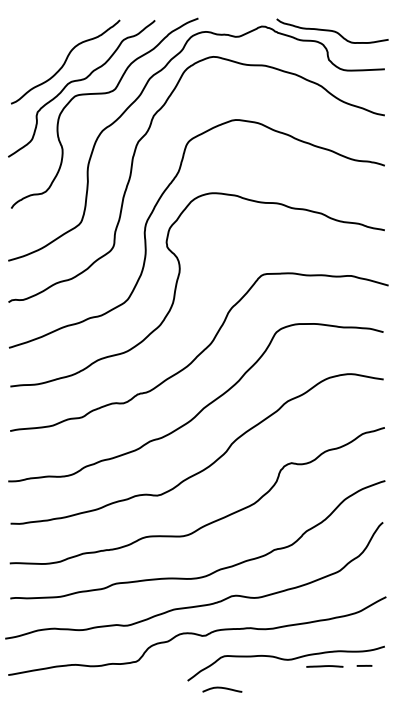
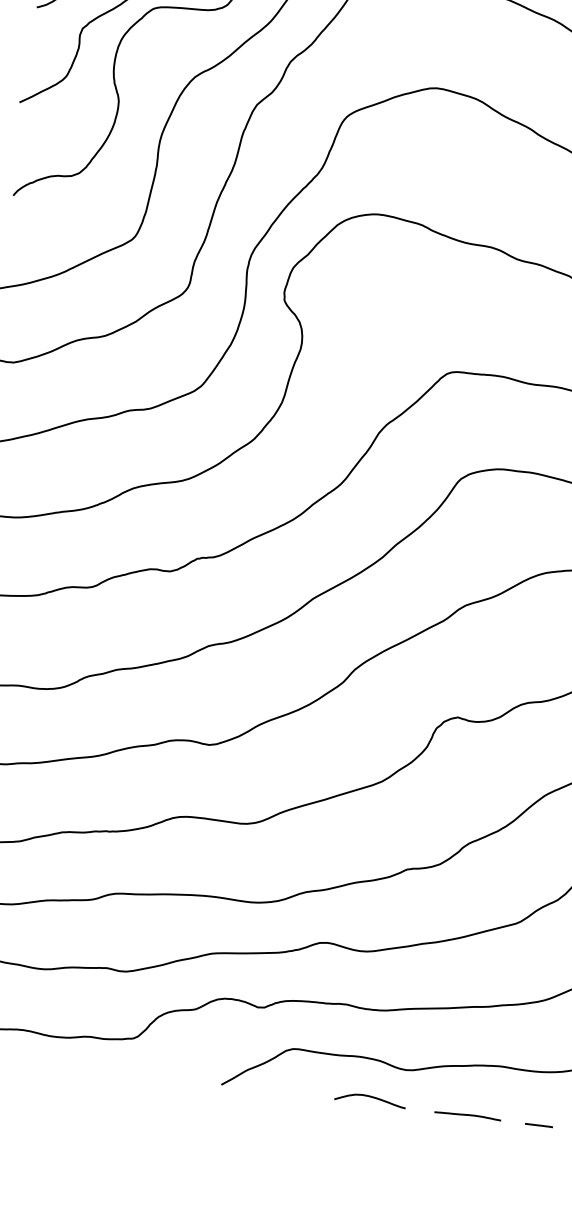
line: (364, 665) -> (539, 1124), moved
line: (324, 666) -> (467, 1115), moved
curve: (222, 688) -> (370, 1097), moved

